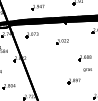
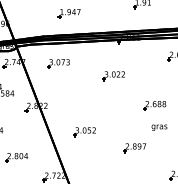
part: (46, 72) -> (84, 132), added

